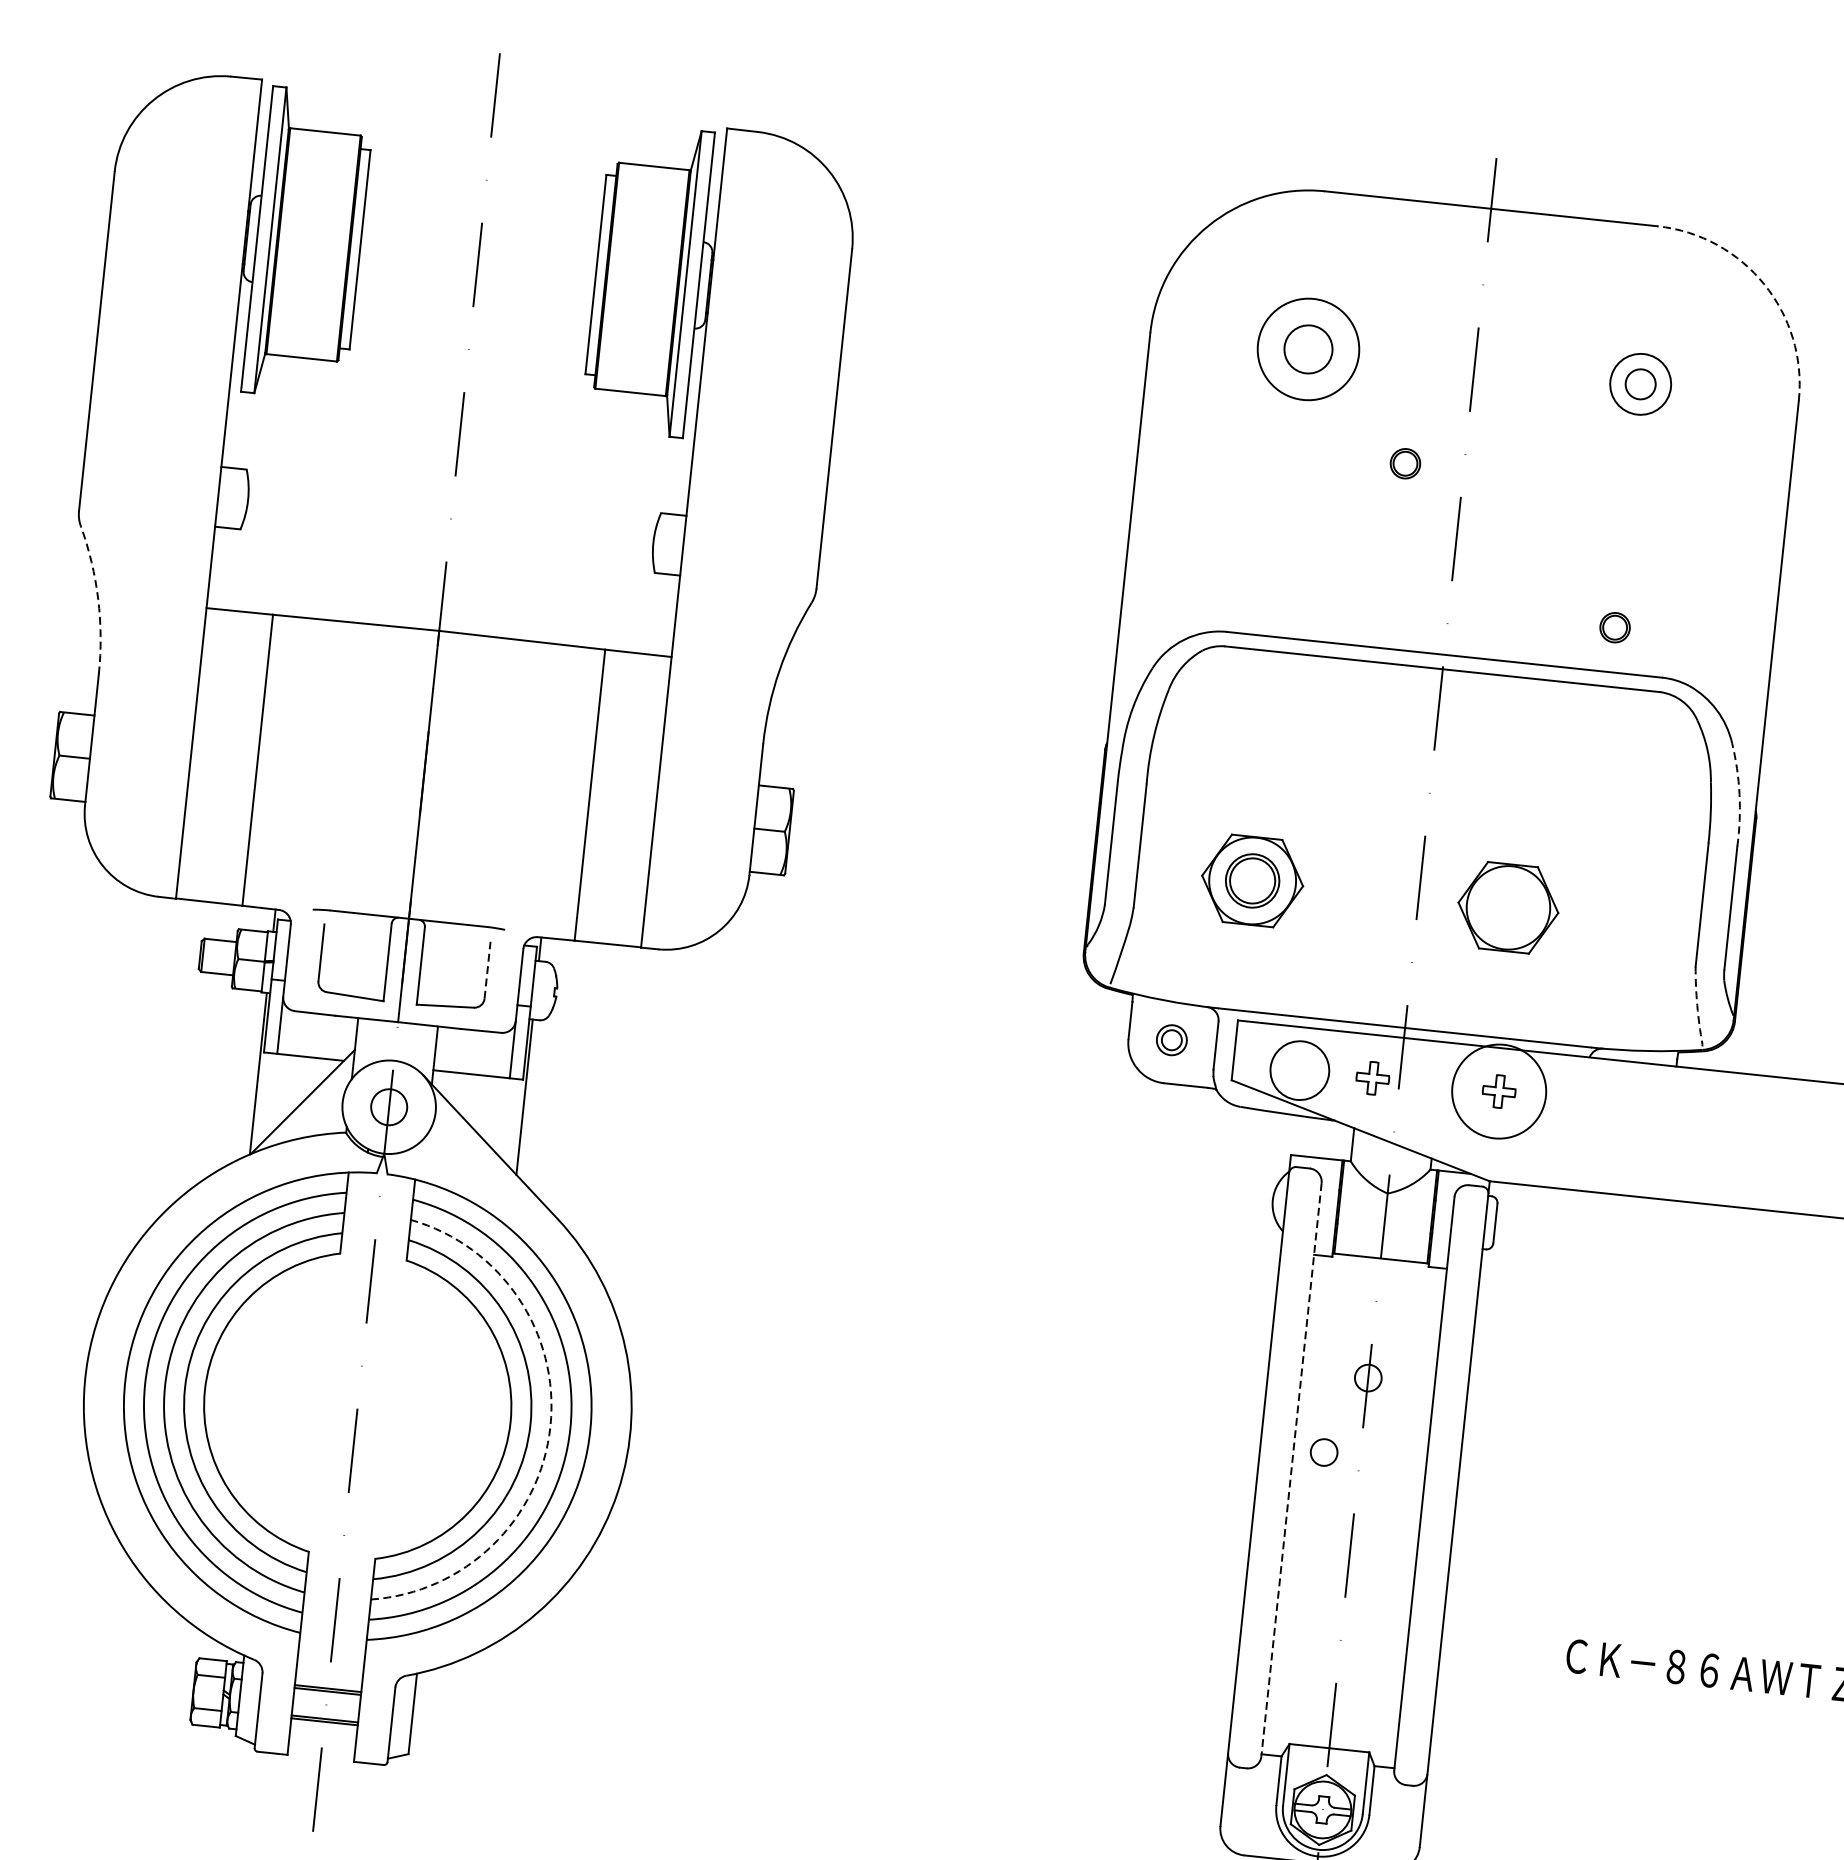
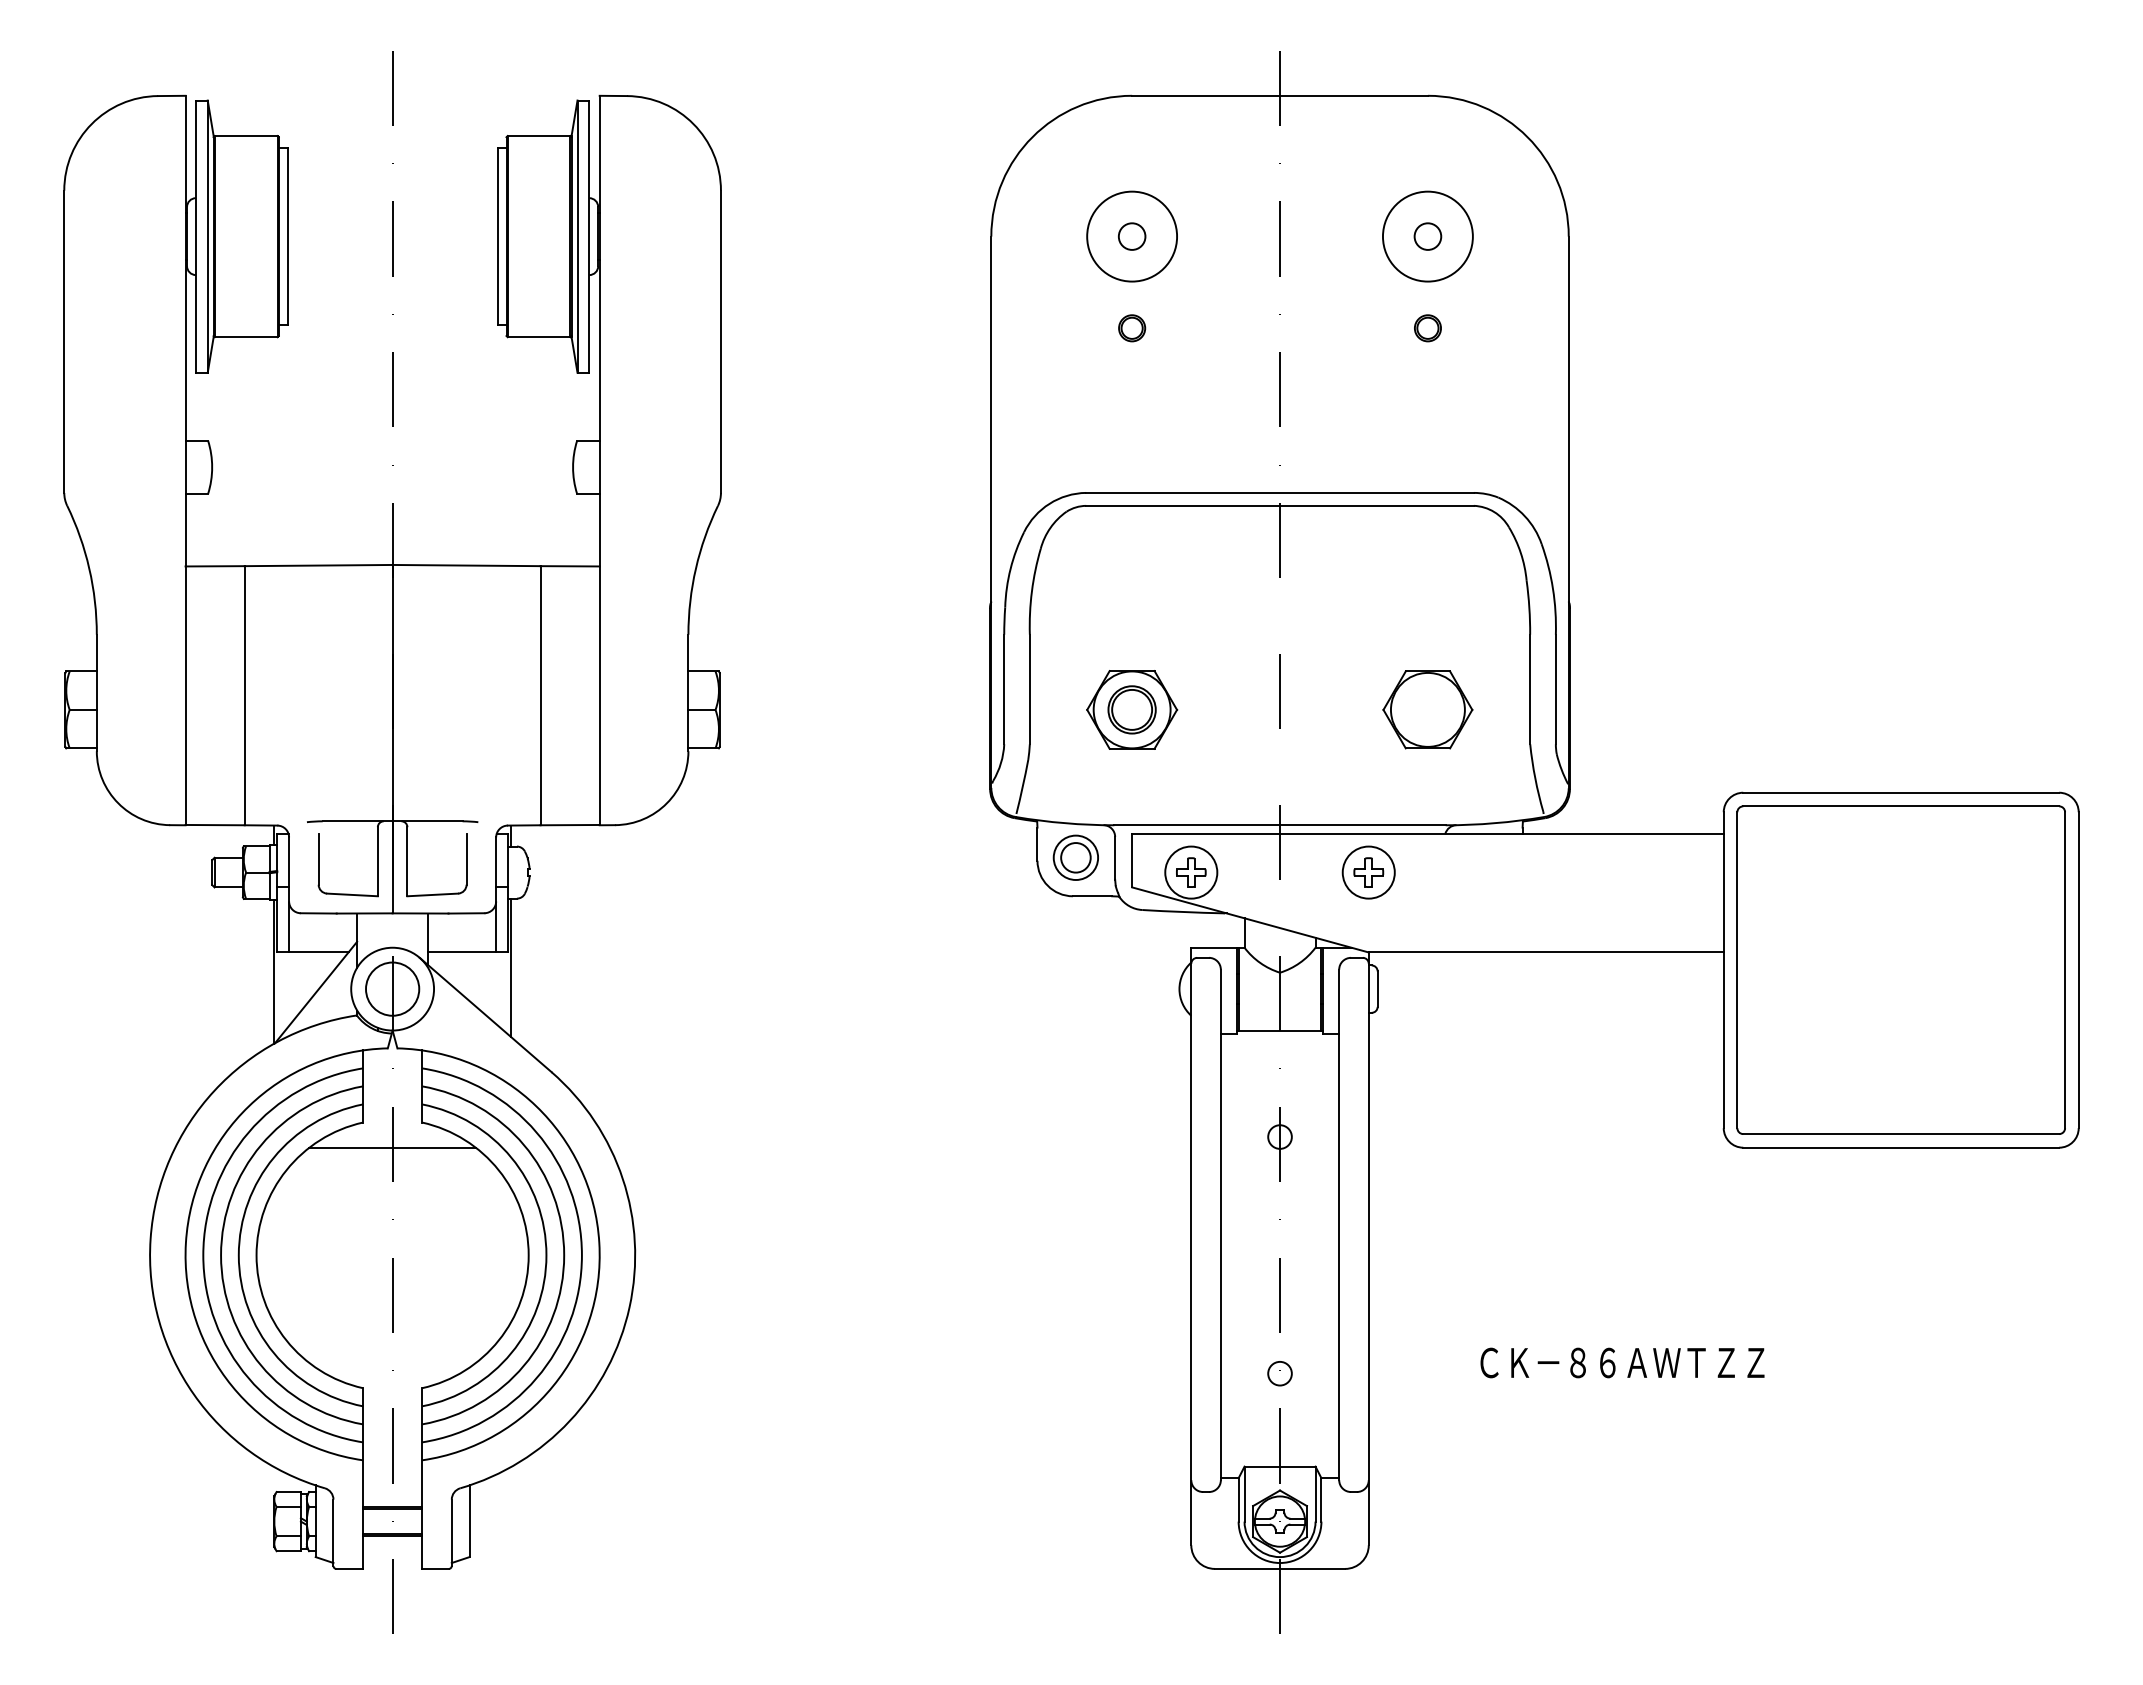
arc: (1764, 284) -> (1527, 137), dashed -> solid
circle: (1307, 349) -> (1131, 236), size x0.62
circle: (1640, 384) -> (1427, 236), size x1.67
part: (1405, 464) -> (1132, 328), moved
arc: (98, 599) -> (89, 568), dashed -> solid
part: (1614, 627) -> (1427, 328), moved
arc: (1739, 794) -> (1552, 588), dashed -> solid
part: (1508, 907) -> (1427, 709), moved
line: (487, 969) -> (466, 858), dashed -> solid
arc: (1697, 1005) -> (1535, 778), dashed -> solid
part: (1171, 1040) -> (1075, 857), size x1.67
part: (1373, 1078) -> (1191, 872), moved
circle: (1498, 1091) -> (1368, 872), size x0.62
circle: (389, 1106) -> (392, 988), size x1.67
line: (370, 1285) -> (392, 1147), added
arc: (550, 1426) -> (564, 1255), dashed -> solid
circle: (1323, 1452) -> (1279, 1373), moved
line: (1291, 1470) -> (1220, 1225), dashed -> solid

